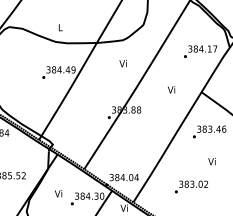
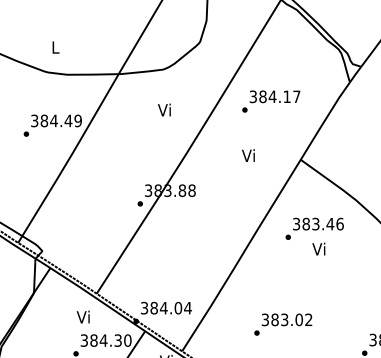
text: (200, 51) -> (271, 101), moved
text: (211, 161) -> (318, 248), moved
text: (58, 193) -> (83, 316), moved

